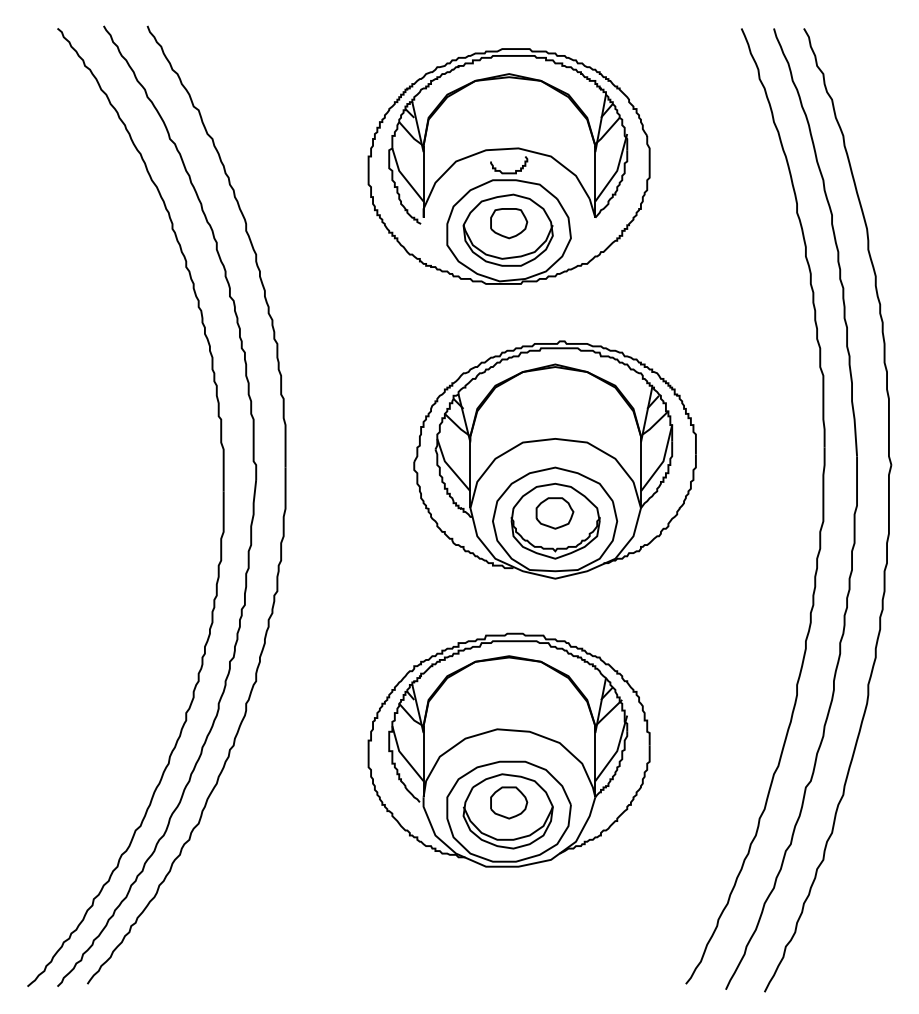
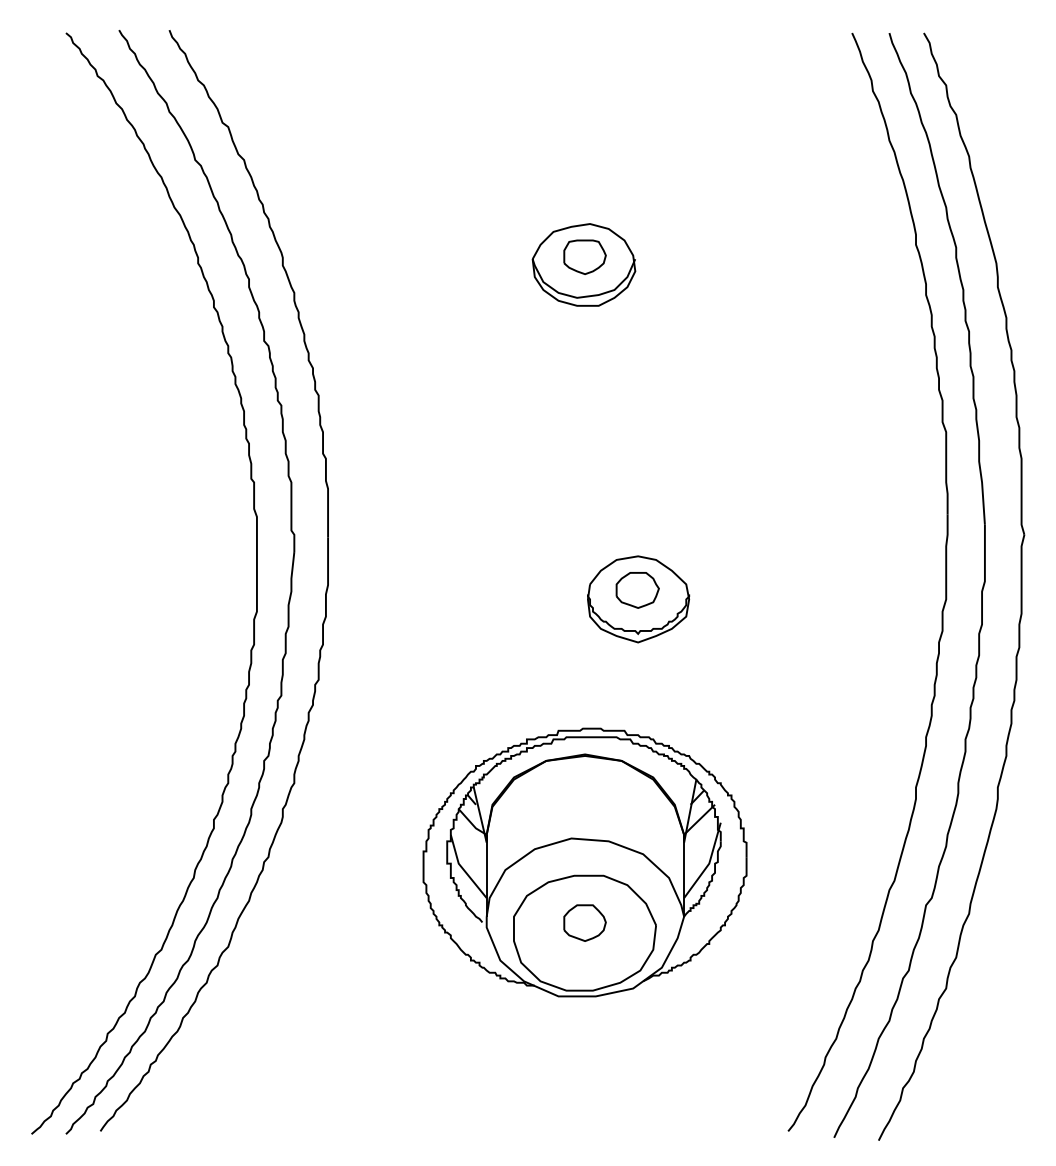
part: (508, 166) -> (584, 191), removed
part: (554, 459) -> (637, 528), removed
part: (507, 811) -> (583, 932), removed

